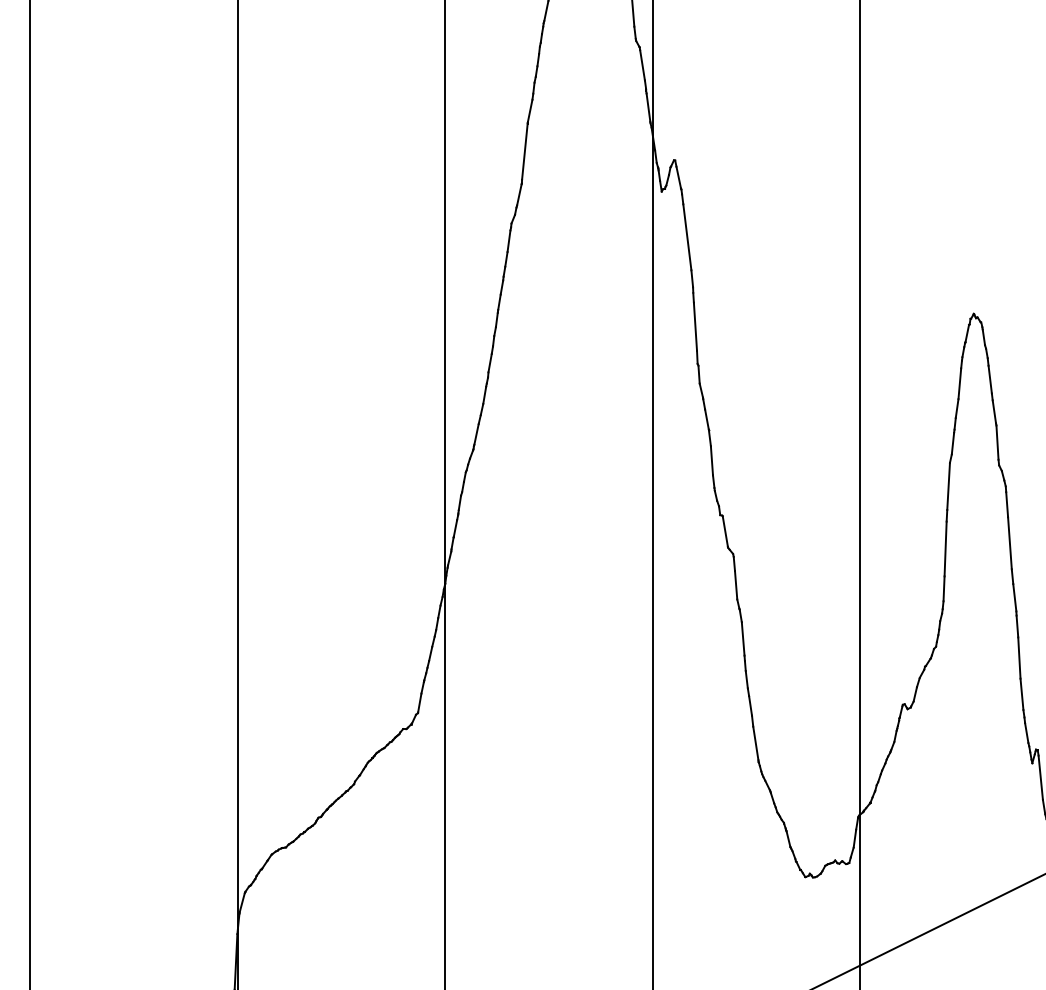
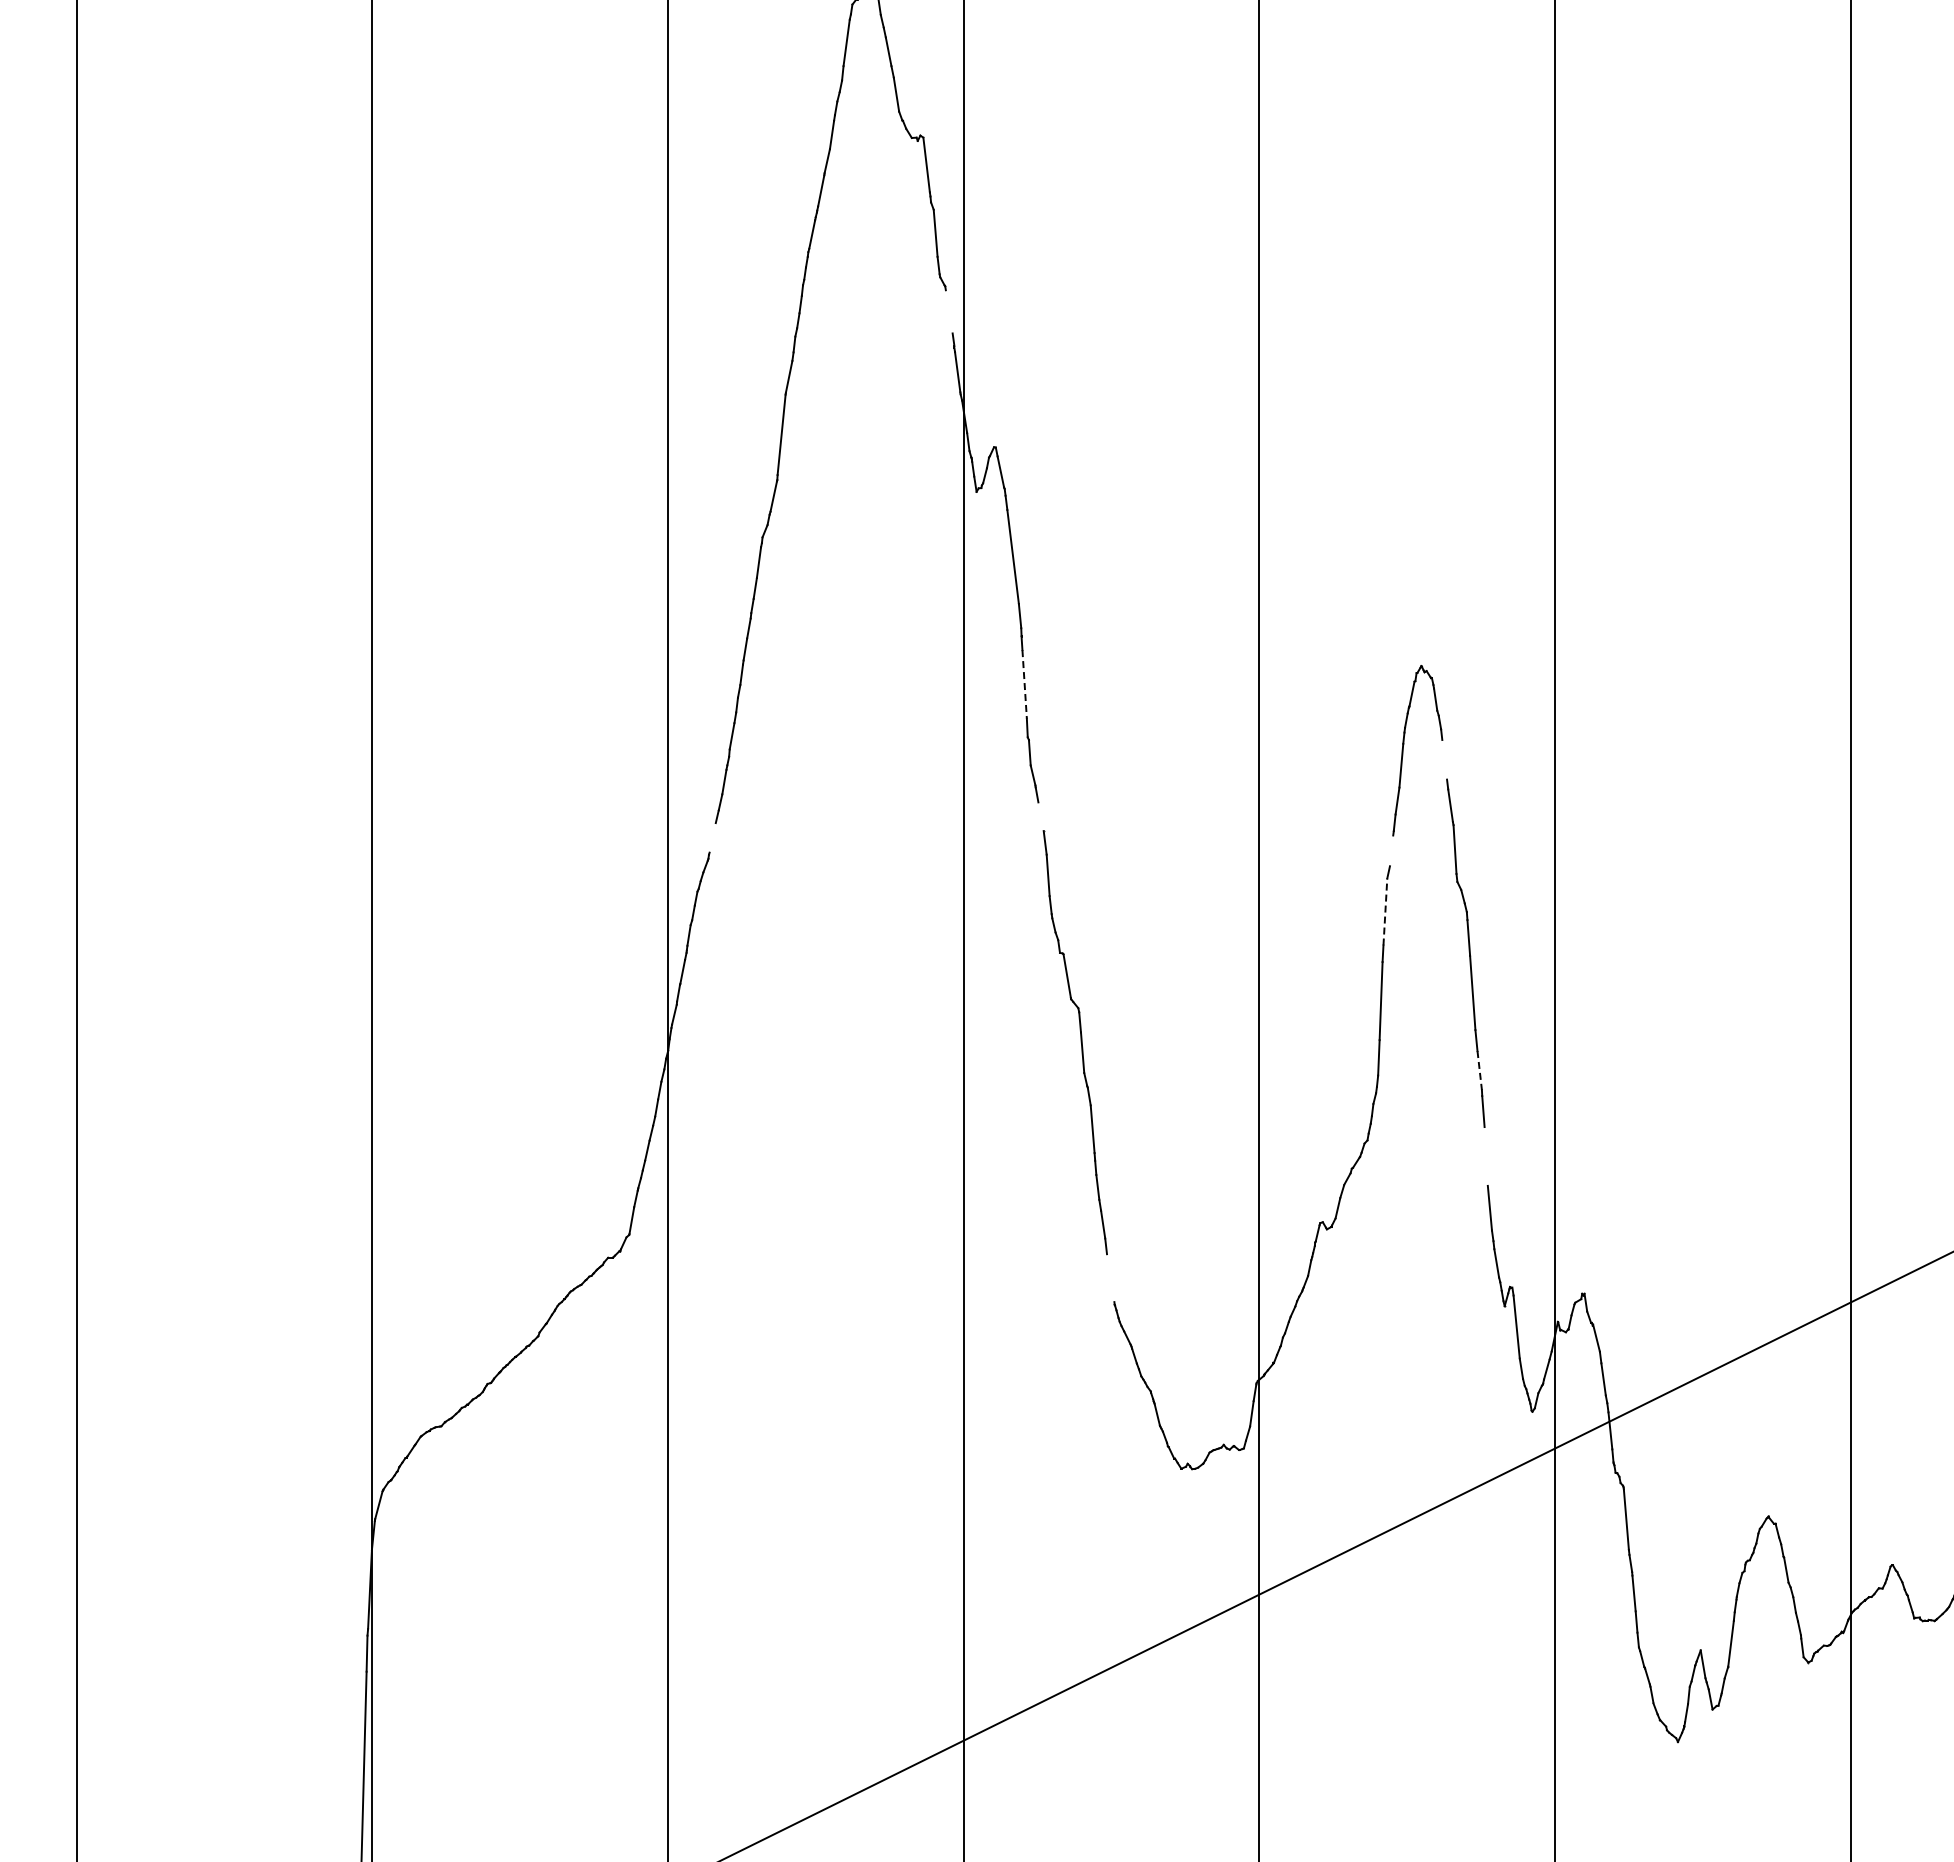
line: (642, 65) -> (948, 311), removed
line: (695, 326) -> (1024, 684), solid -> dashed
line: (990, 379) -> (1444, 759), removed
line: (706, 419) -> (1040, 816), removed
line: (476, 434) -> (712, 837), removed
line: (952, 443) -> (1391, 850), removed
line: (948, 486) -> (1385, 911), solid -> dashed
line: (1014, 597) -> (1479, 1070), solid -> dashed
line: (1018, 658) -> (1485, 1156), removed
line: (755, 743) -> (1110, 1278), removed

